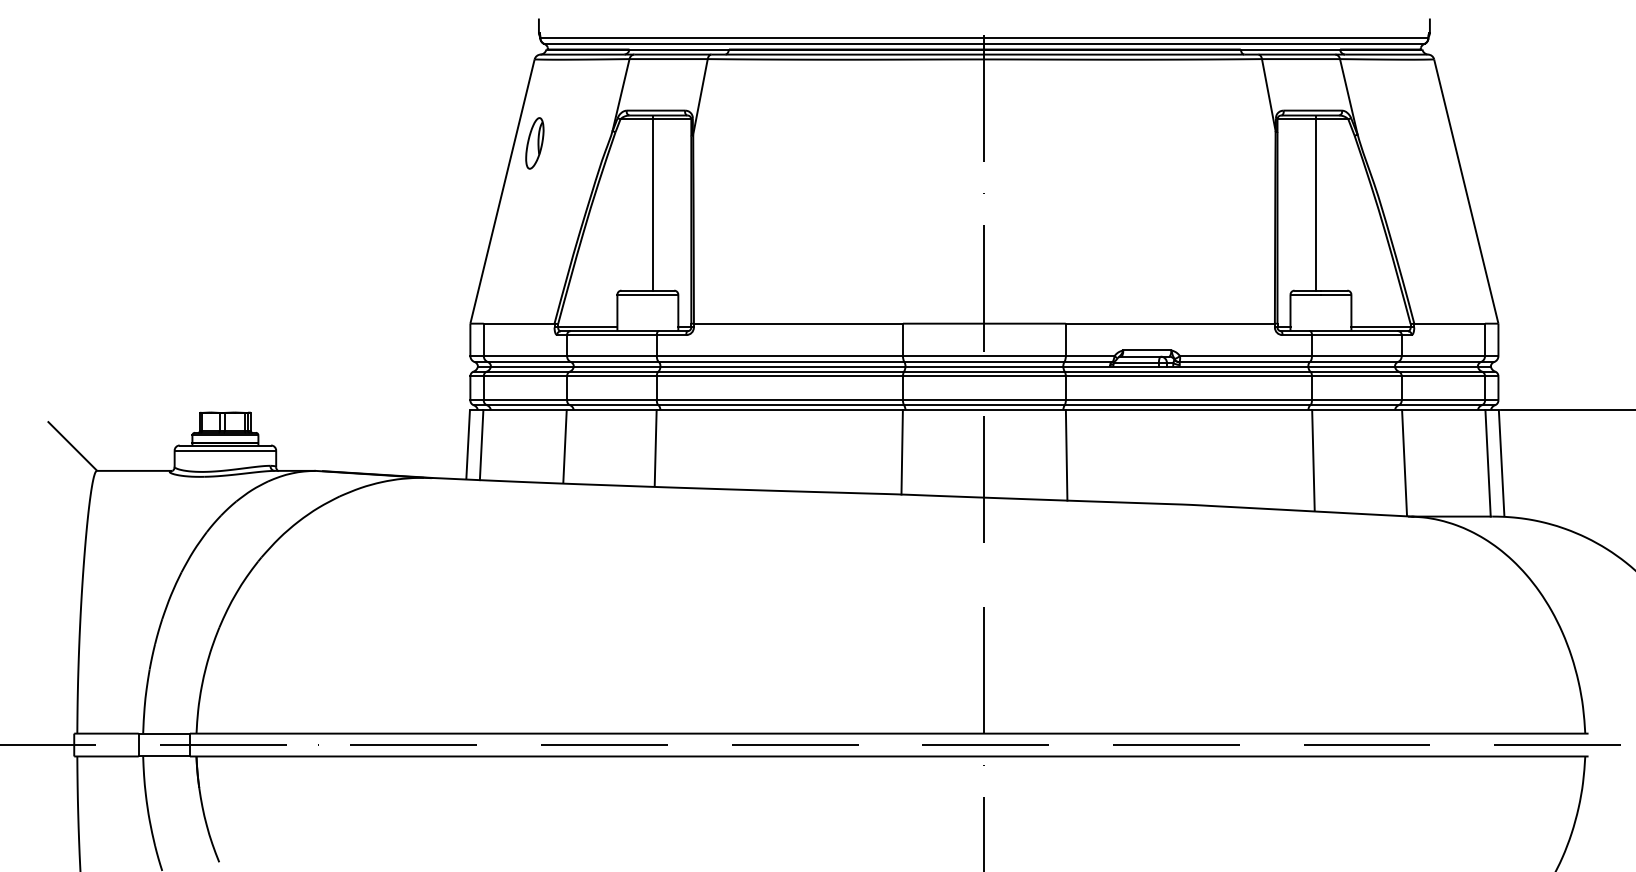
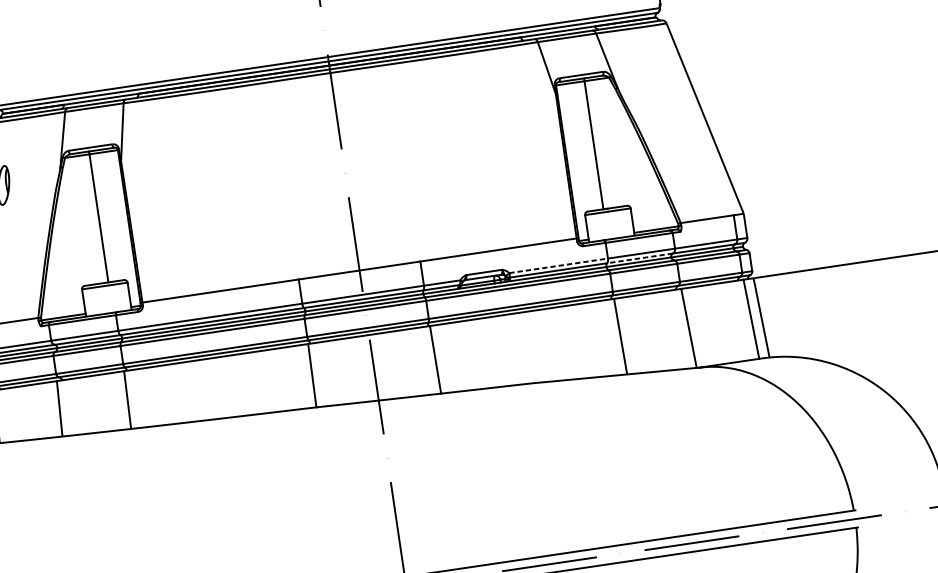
line: (1245, 356) -> (558, 266), solid -> dashed
line: (1353, 362) -> (639, 258), solid -> dashed

